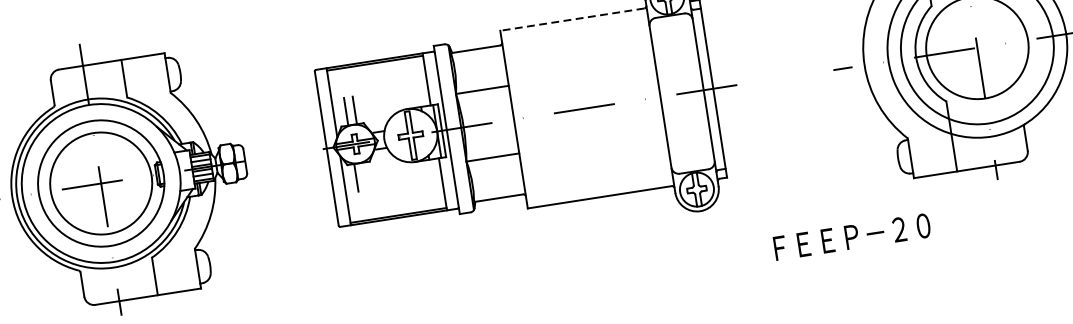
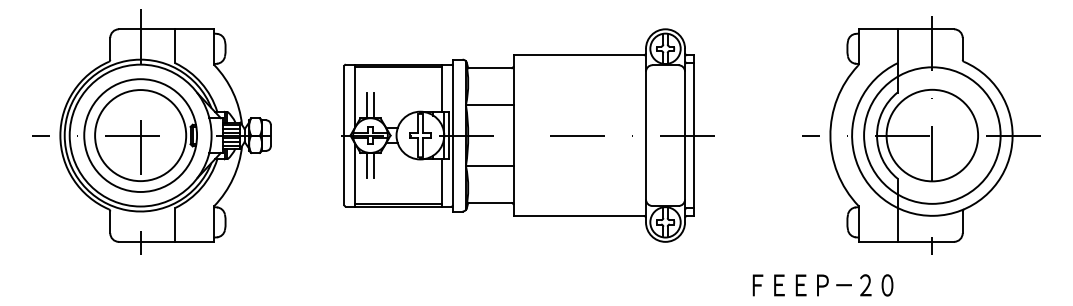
line: (572, 19) -> (578, 55), dashed -> solid
line: (364, 175) -> (374, 164), added
text: (851, 237) -> (822, 285), moved

